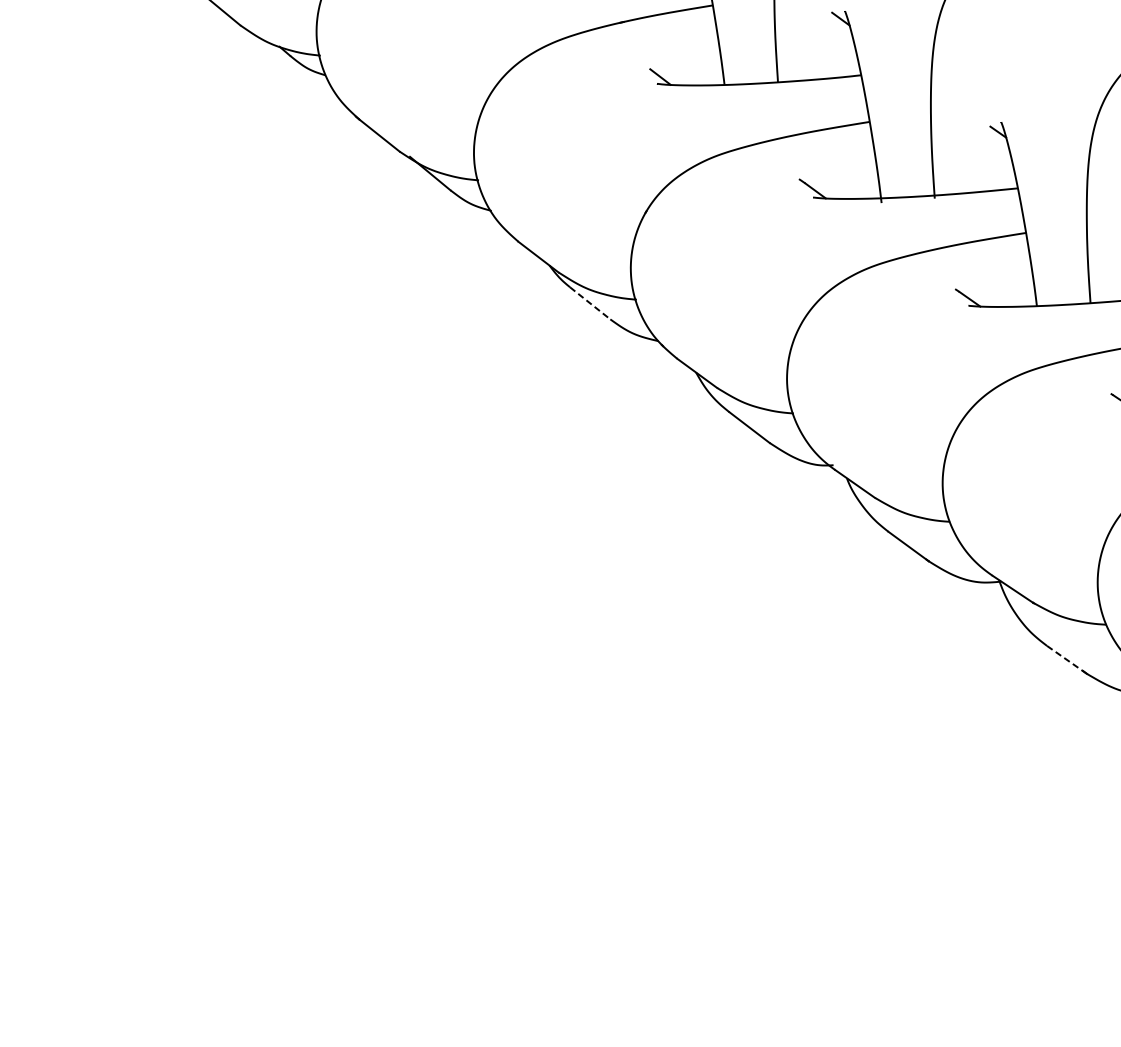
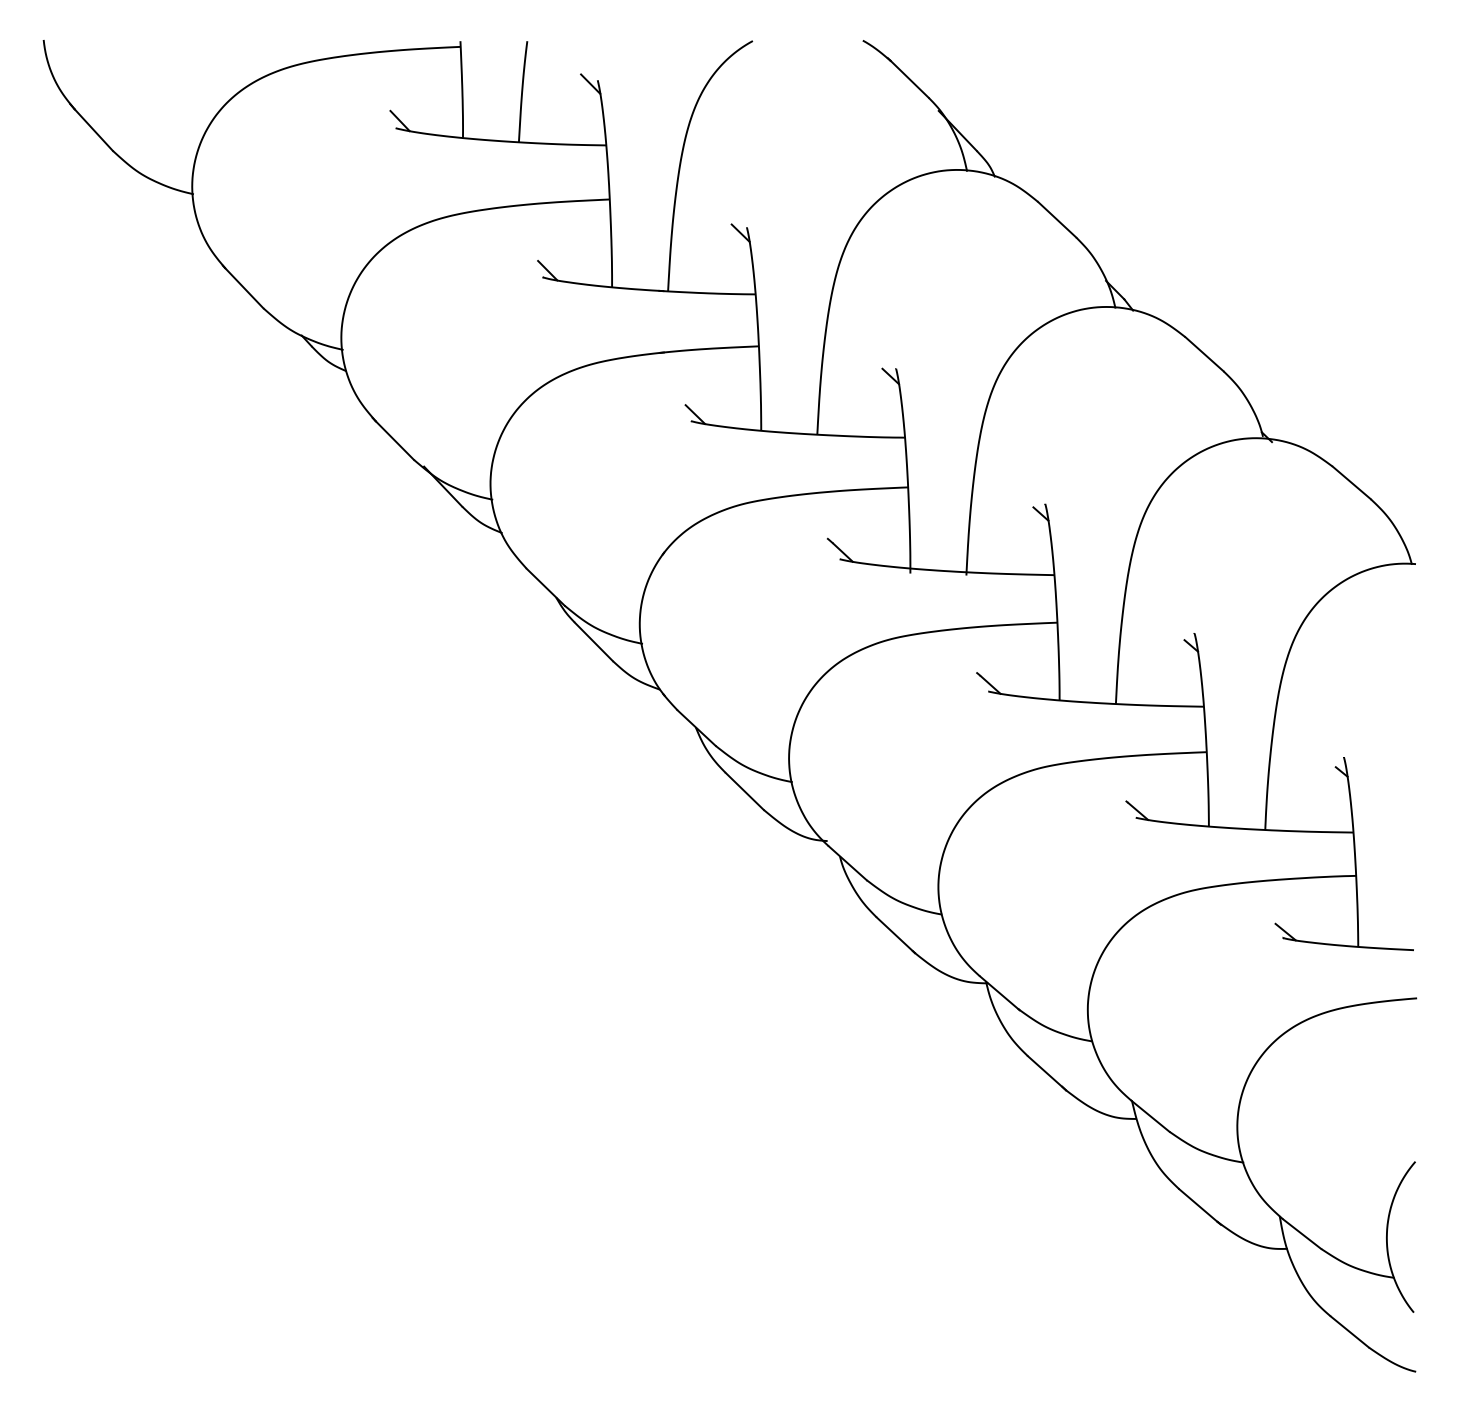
line: (590, 303) -> (594, 642), dashed -> solid
line: (1066, 660) -> (1046, 1073), dashed -> solid

